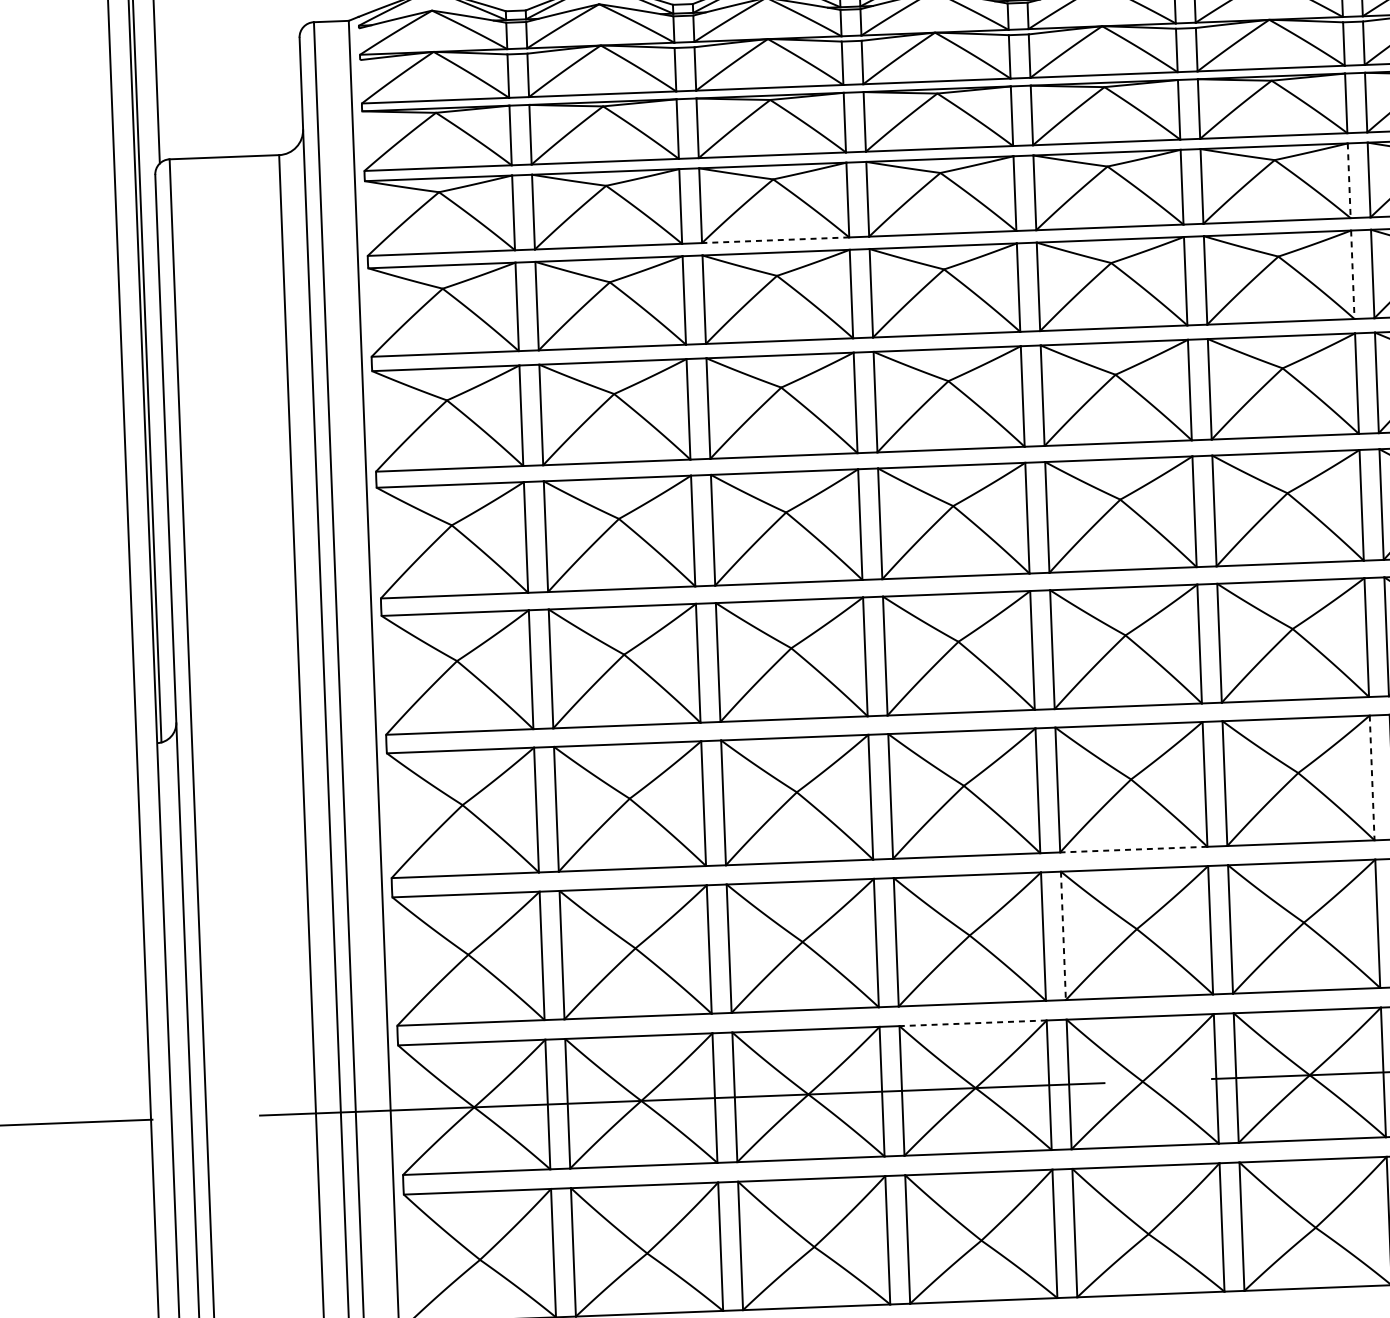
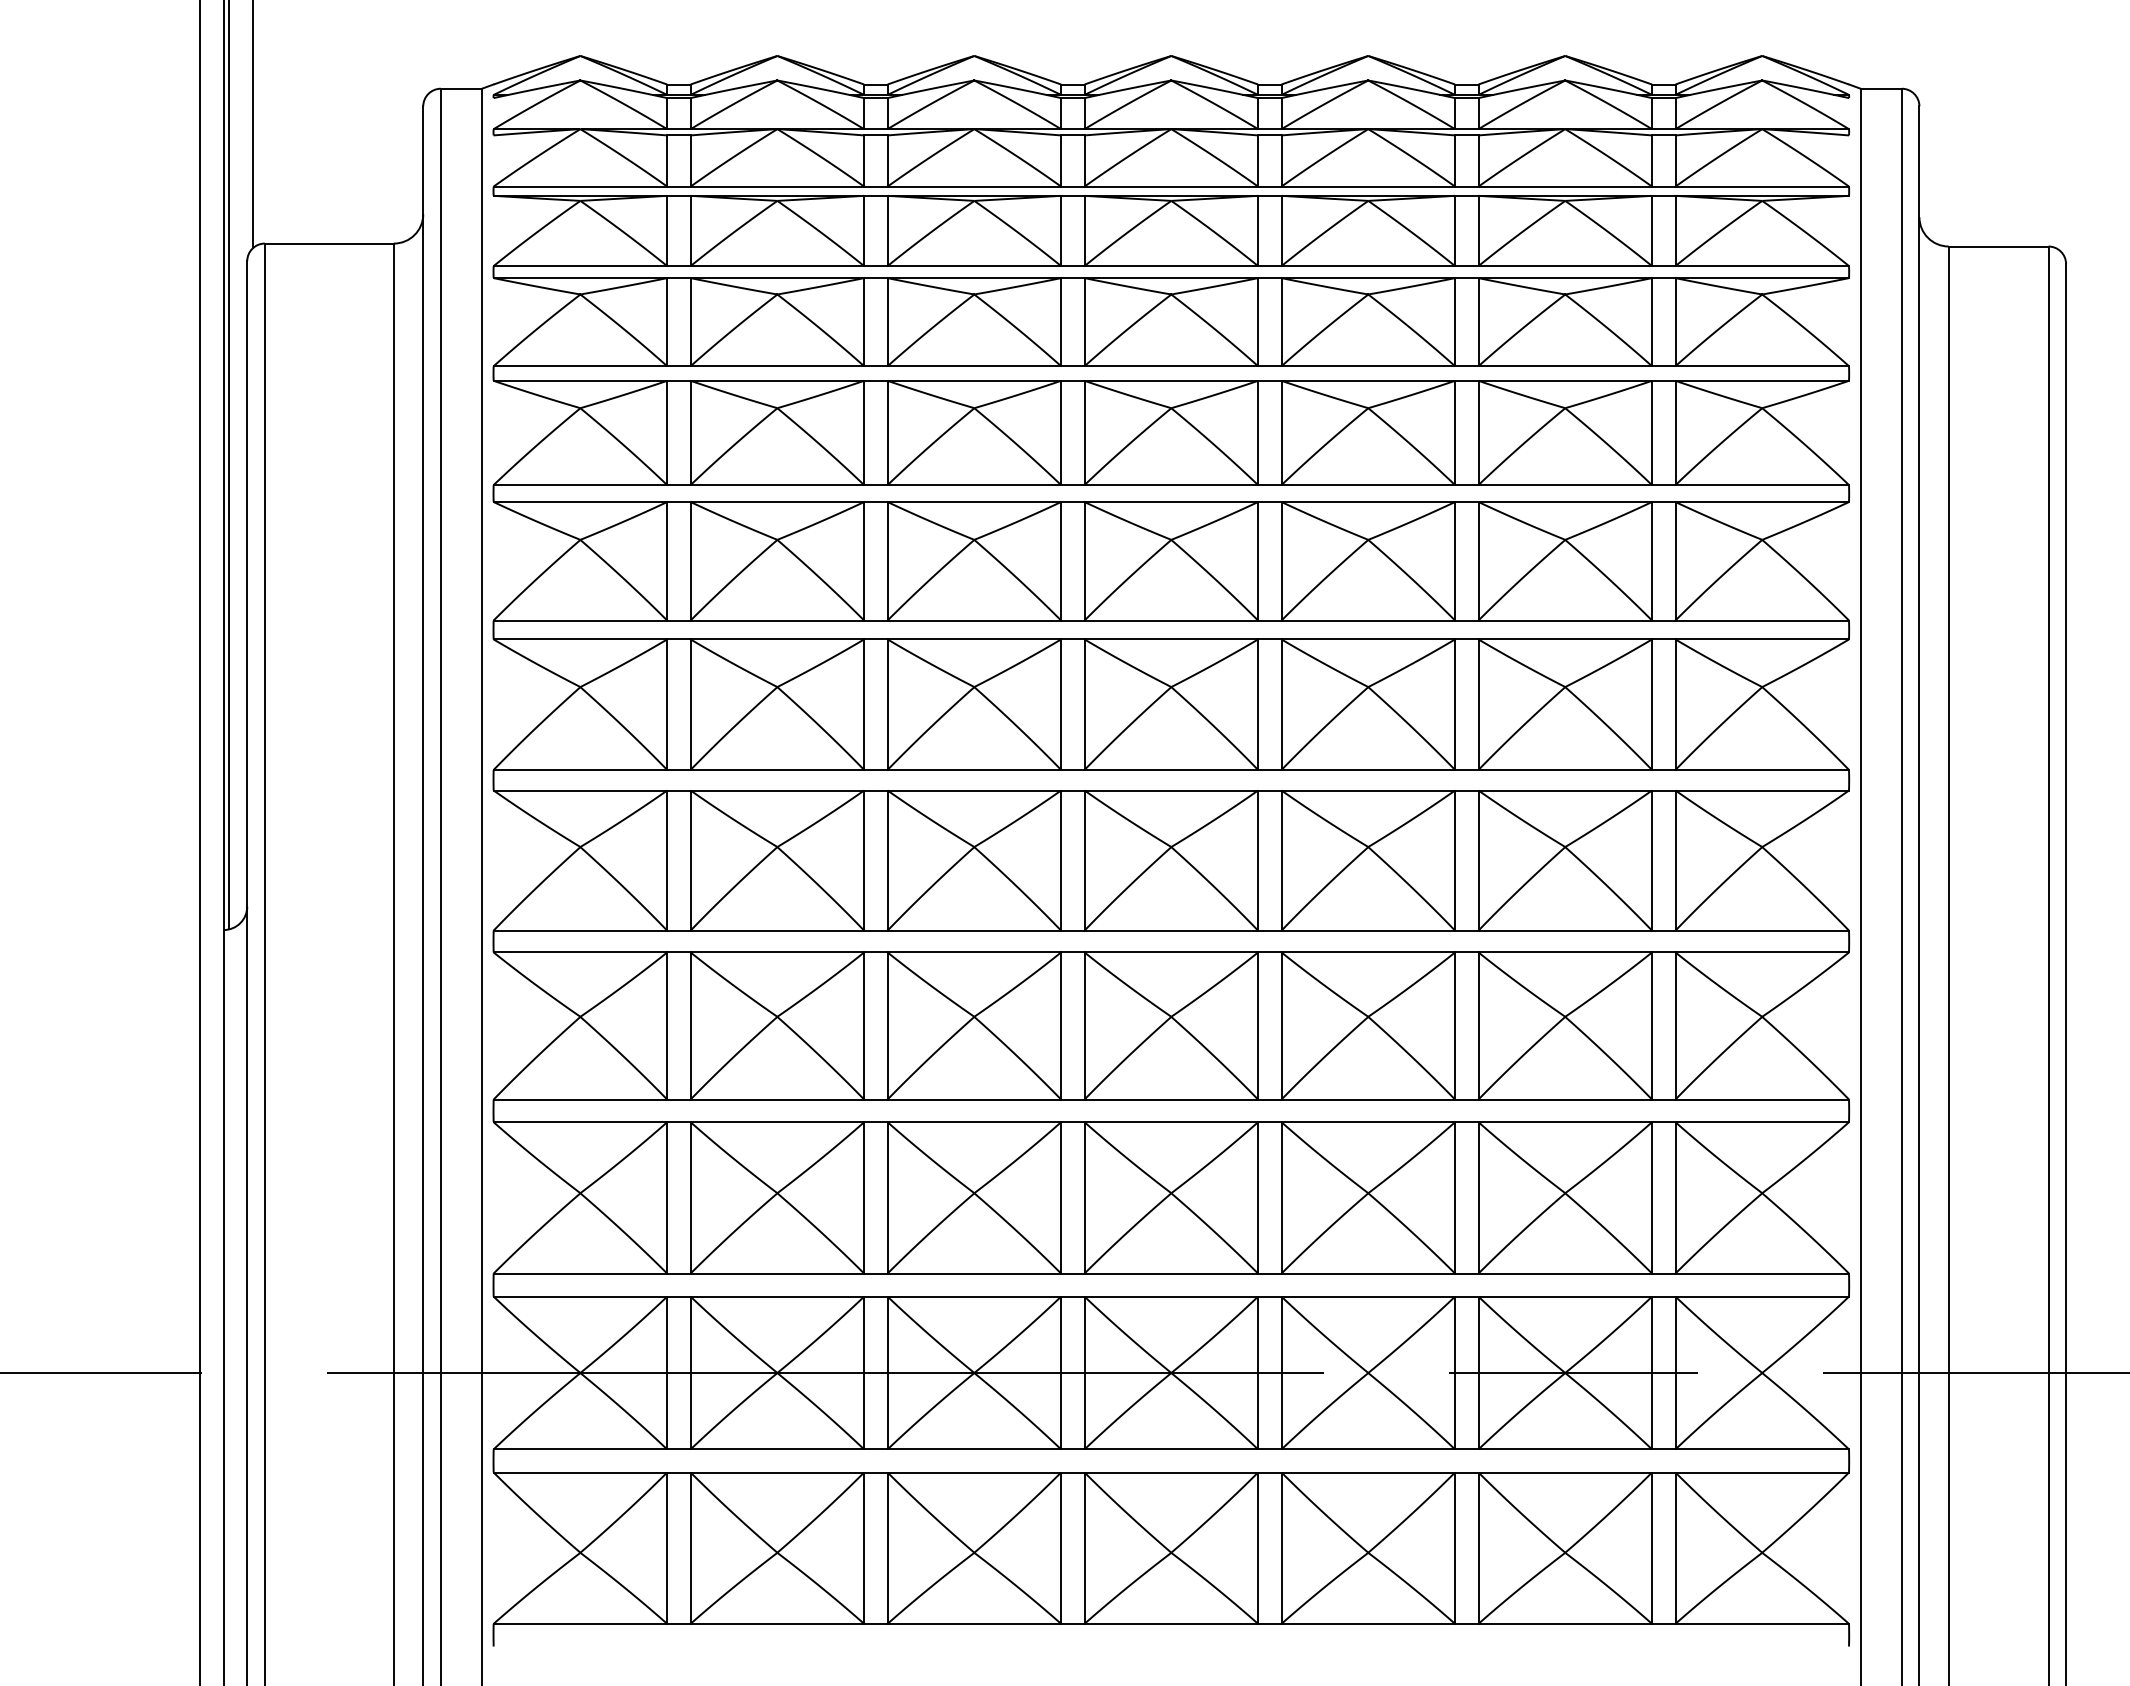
line: (1349, 181) -> (1652, 322), dashed -> solid
line: (775, 240) -> (974, 366), dashed -> solid
line: (1353, 275) -> (1652, 433), dashed -> solid
line: (1372, 777) -> (1652, 1025), dashed -> solid
line: (1133, 849) -> (1368, 1099), dashed -> solid
line: (1063, 935) -> (1281, 1197), dashed -> solid
line: (973, 1023) -> (1171, 1296), dashed -> solid

